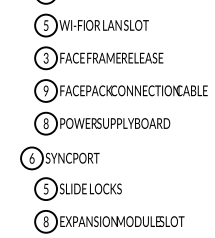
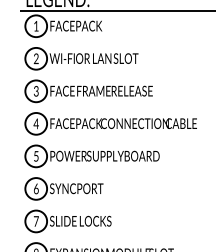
text: (45, 25) -> (35, 58), 5 -> 2
text: (45, 90) -> (35, 123), 9 -> 4
text: (45, 123) -> (35, 156), 8 -> 5
part: (59, 157) -> (63, 188), moved
text: (45, 189) -> (35, 221), 5 -> 7

